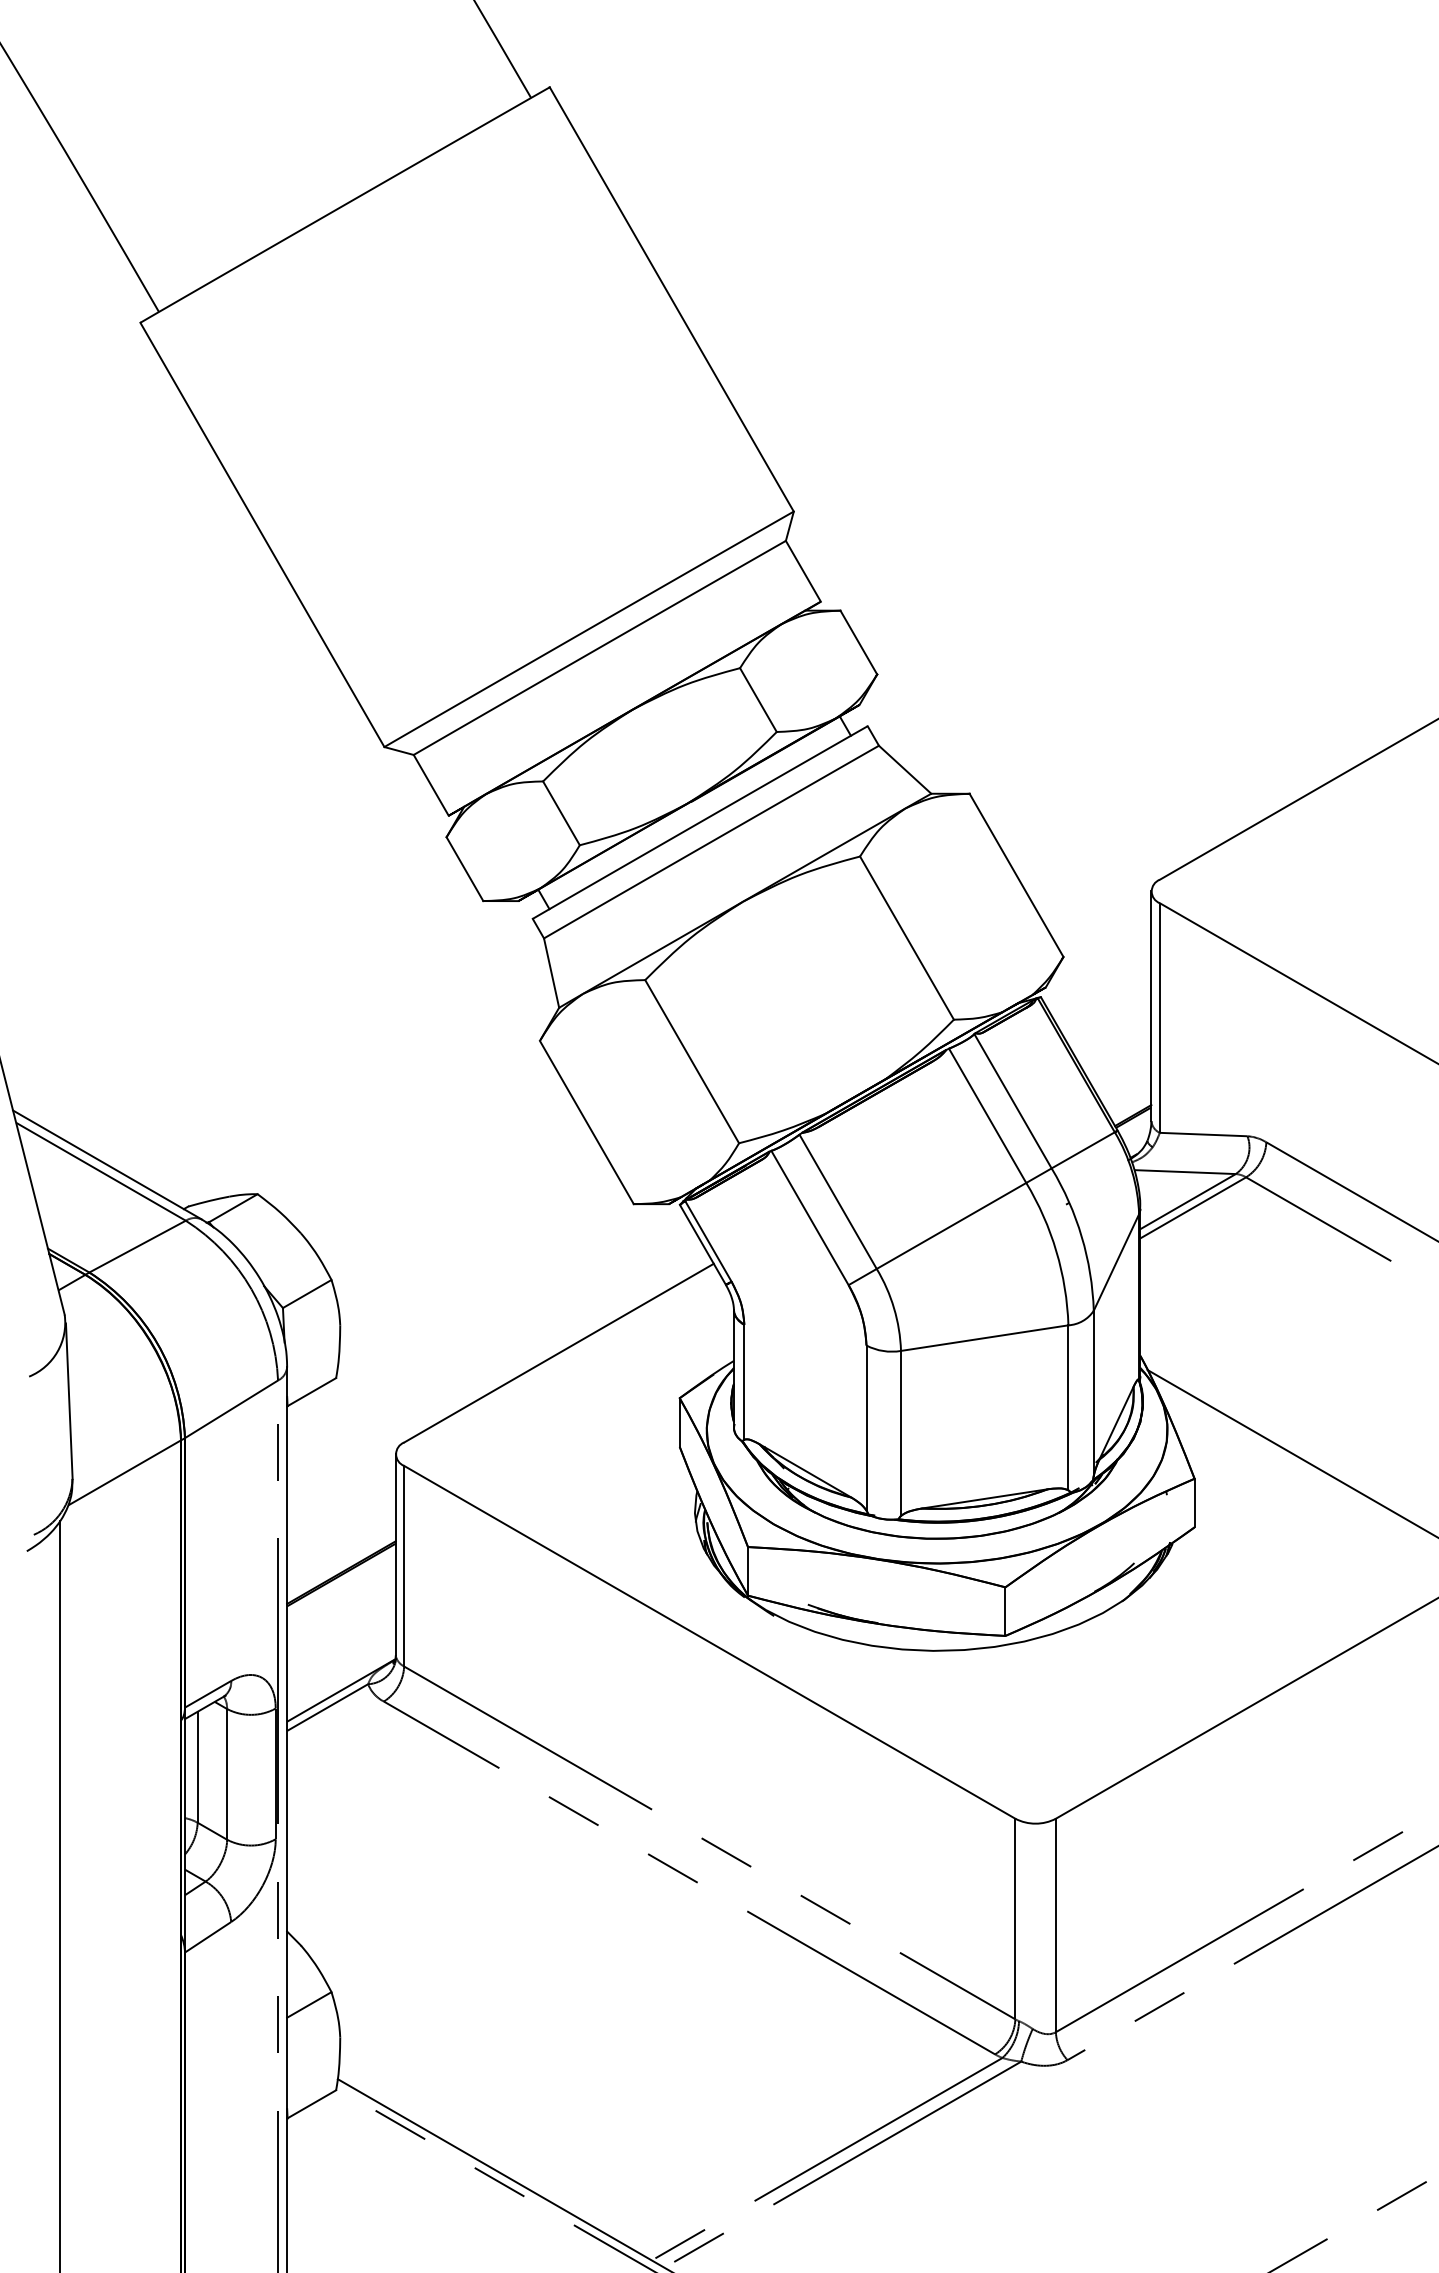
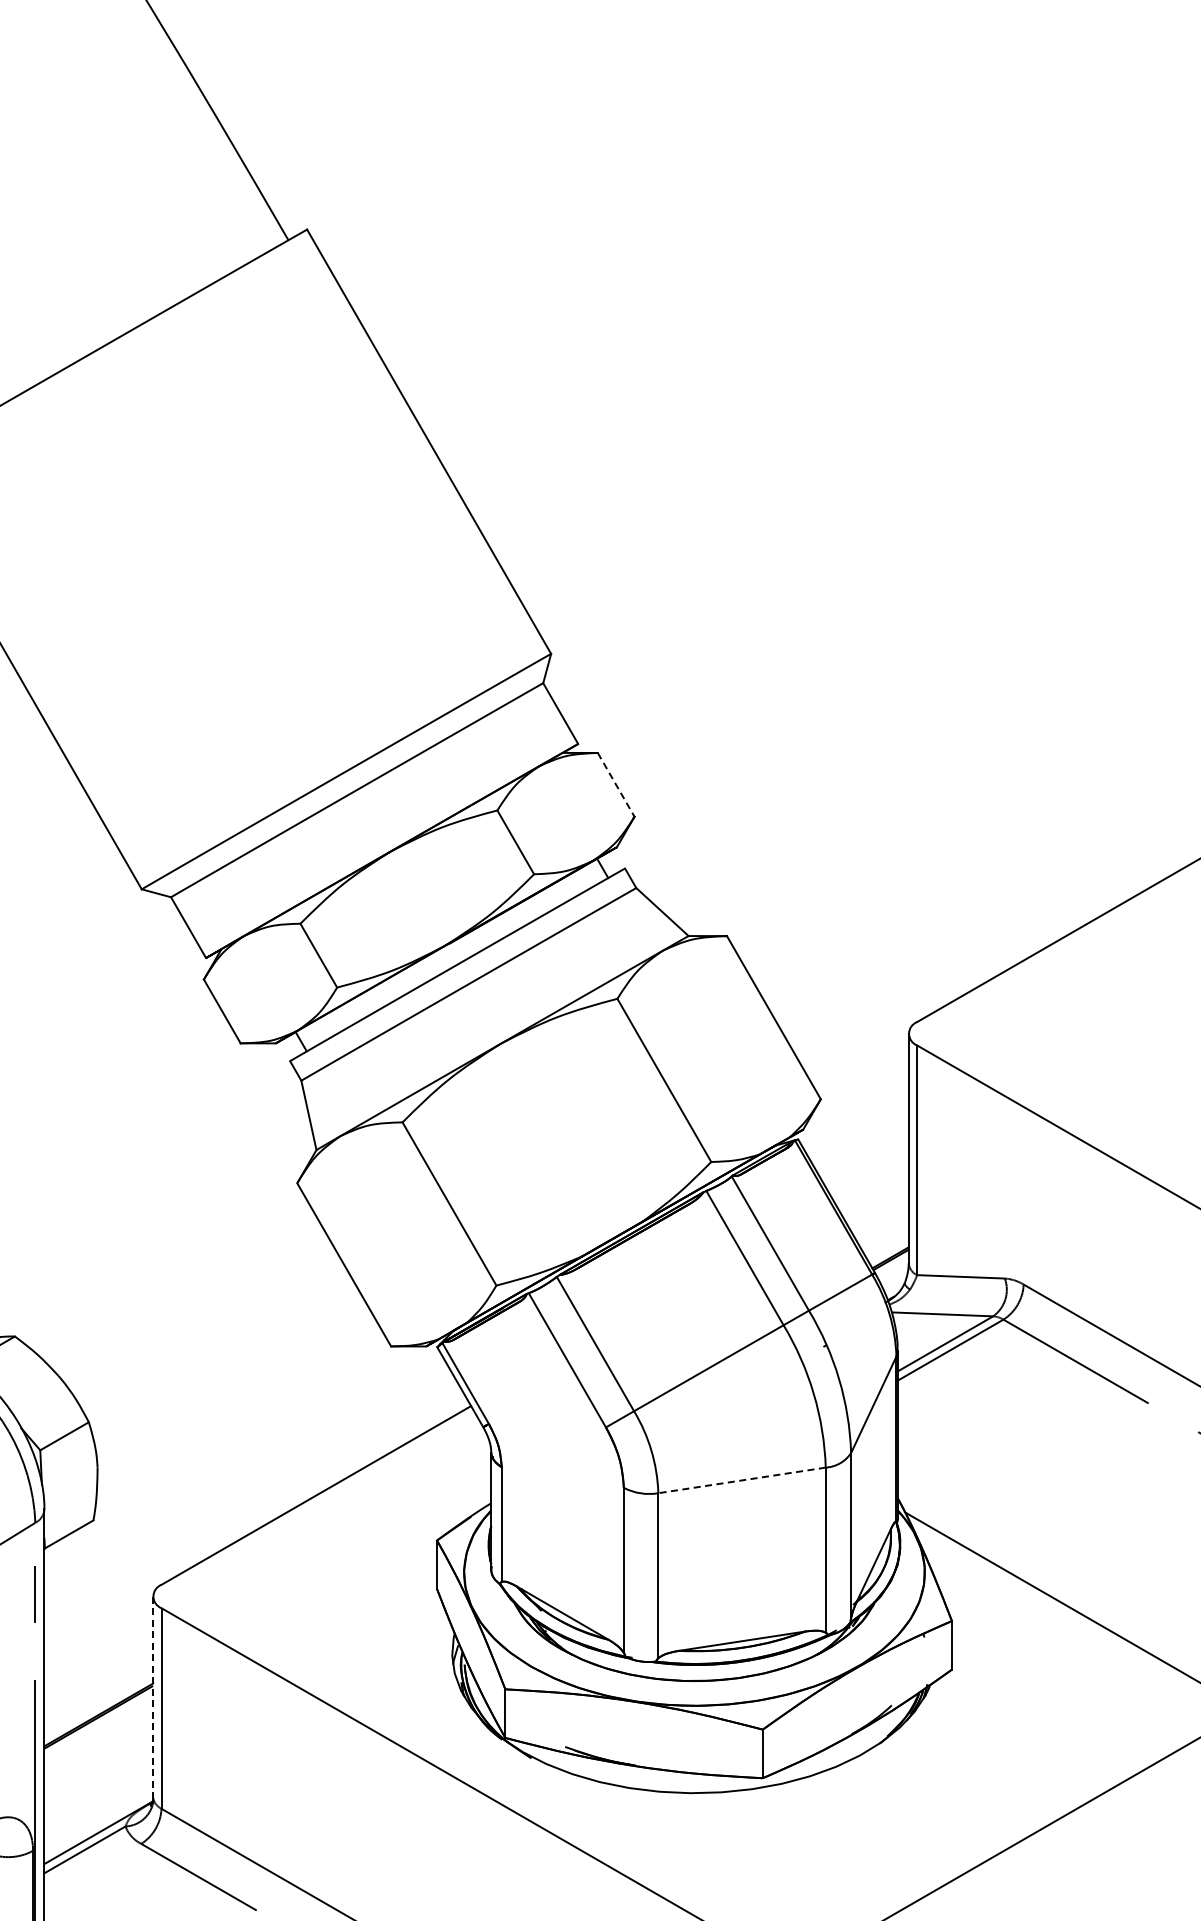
line: (858, 642) -> (615, 784), solid -> dashed
line: (984, 1338) -> (741, 1480), solid -> dashed
line: (395, 1554) -> (152, 1696), solid -> dashed

